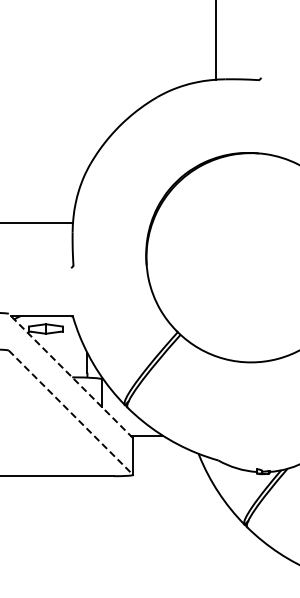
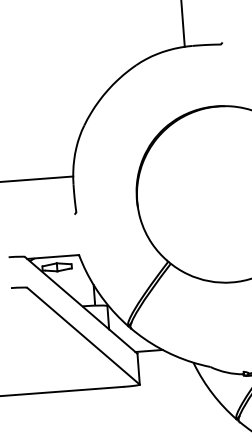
line: (70, 376) -> (80, 305), dashed -> solid
line: (70, 412) -> (83, 336), dashed -> solid

